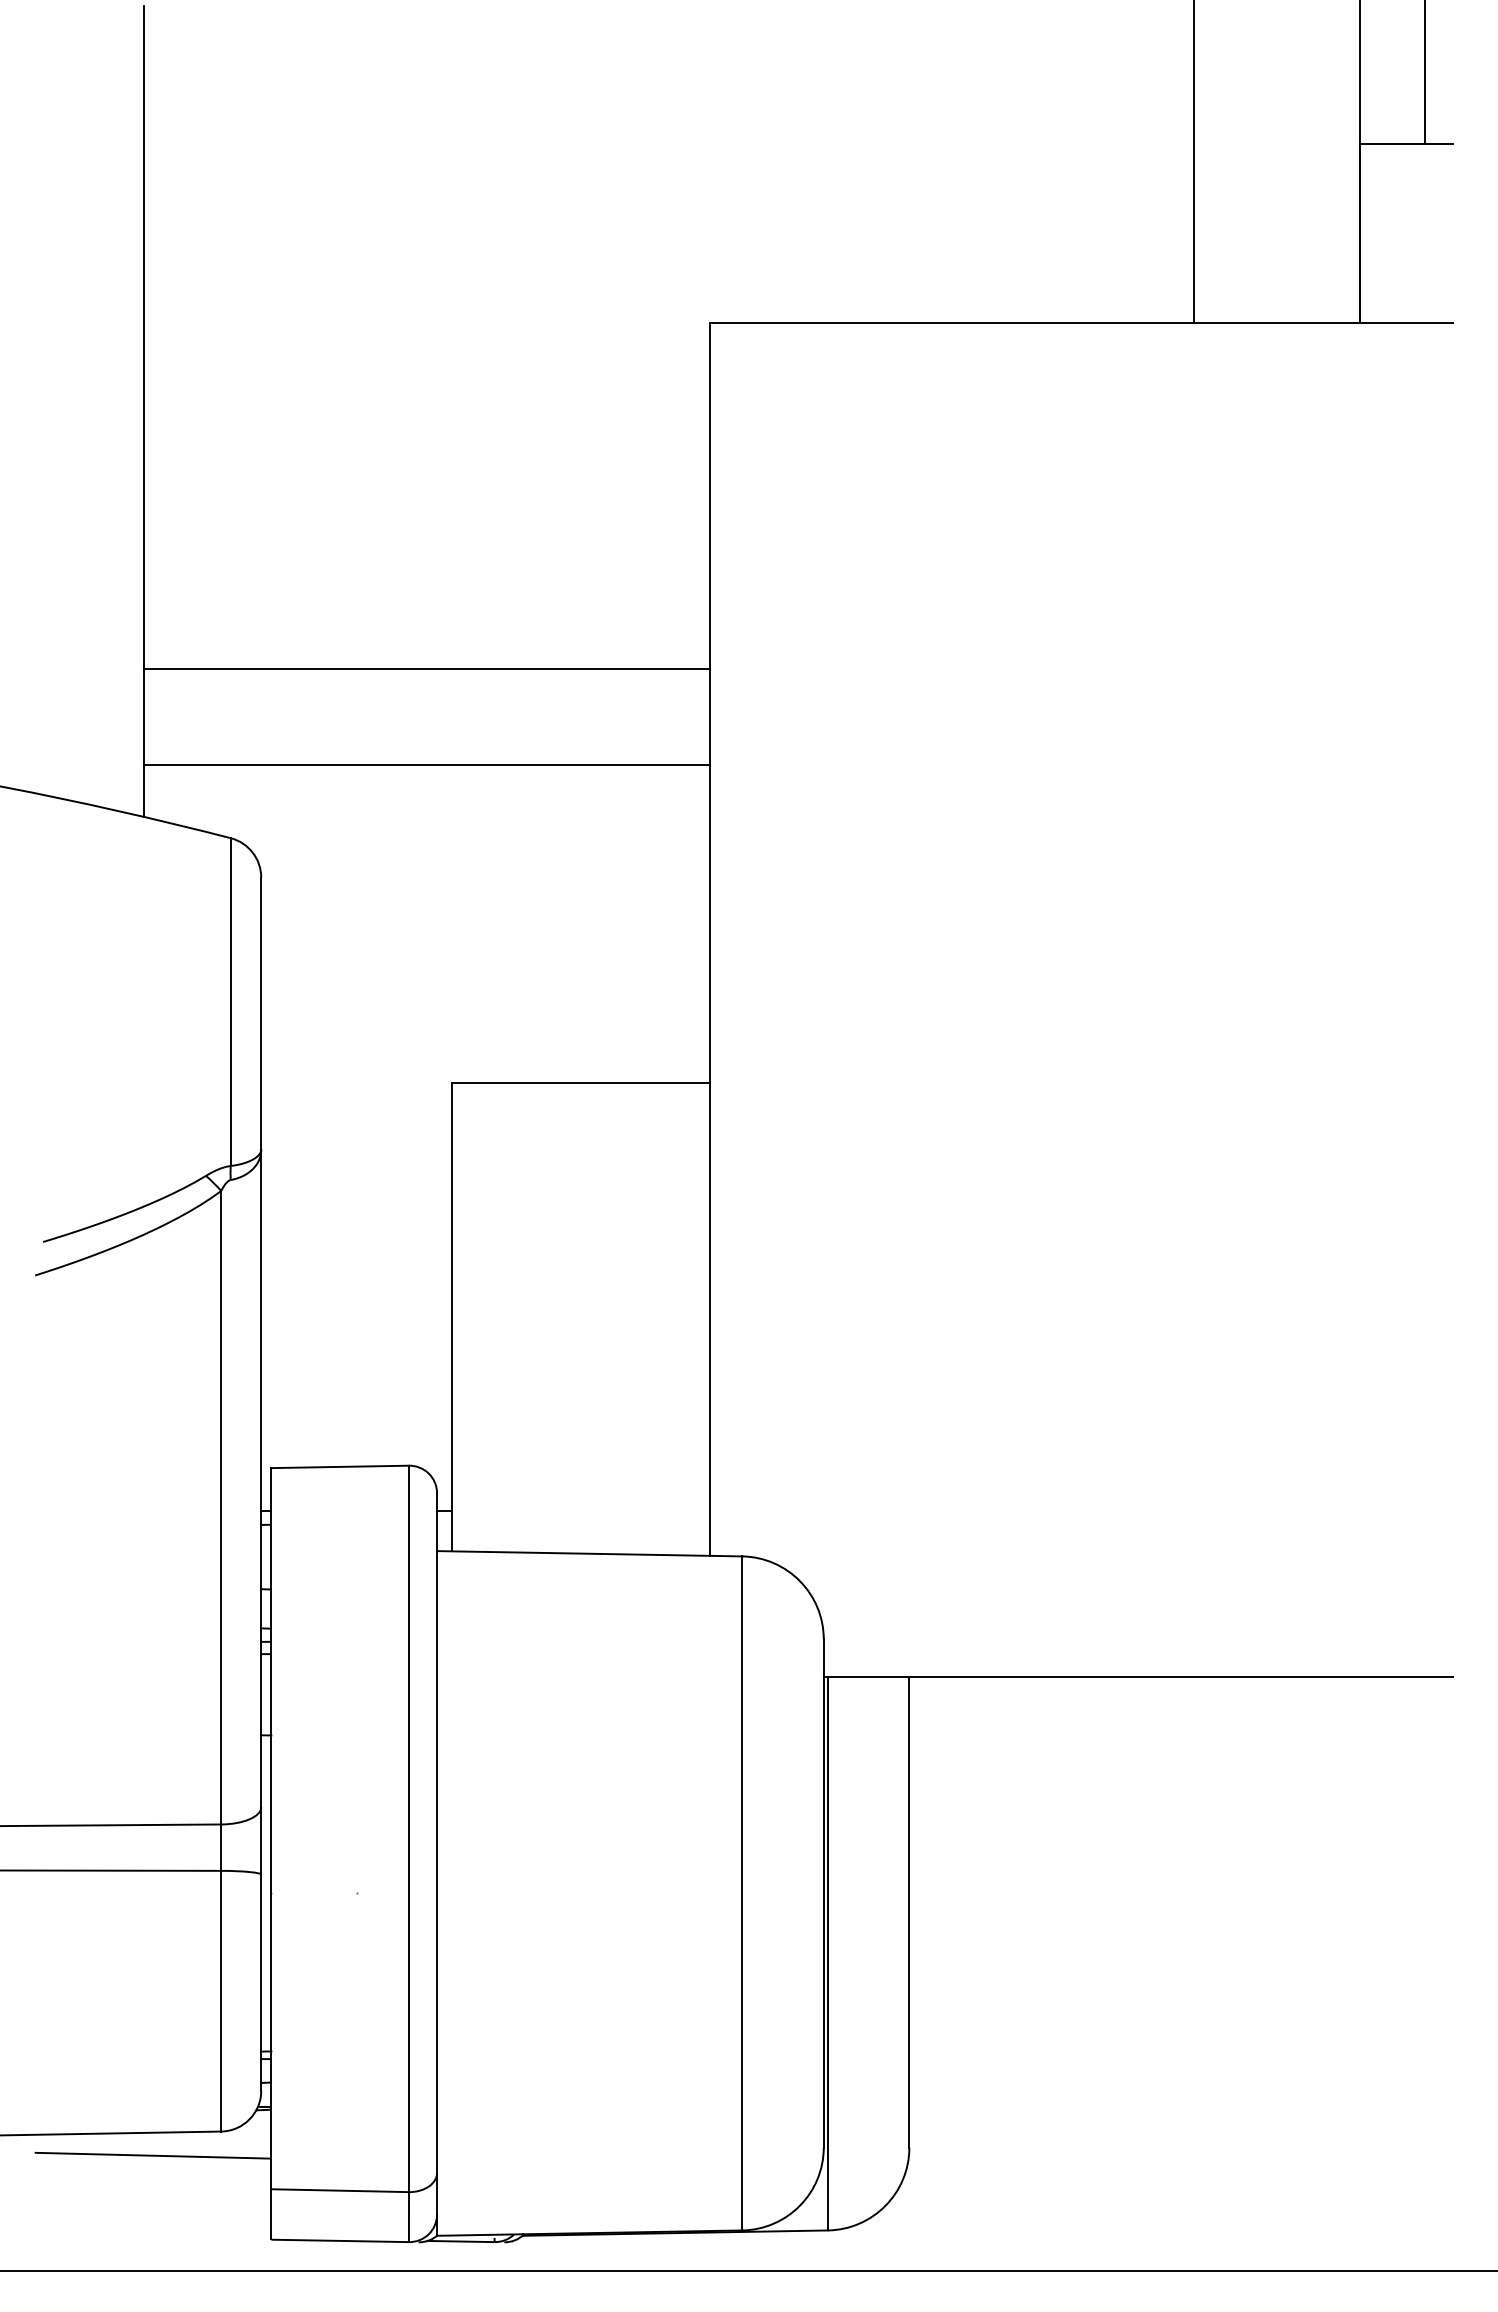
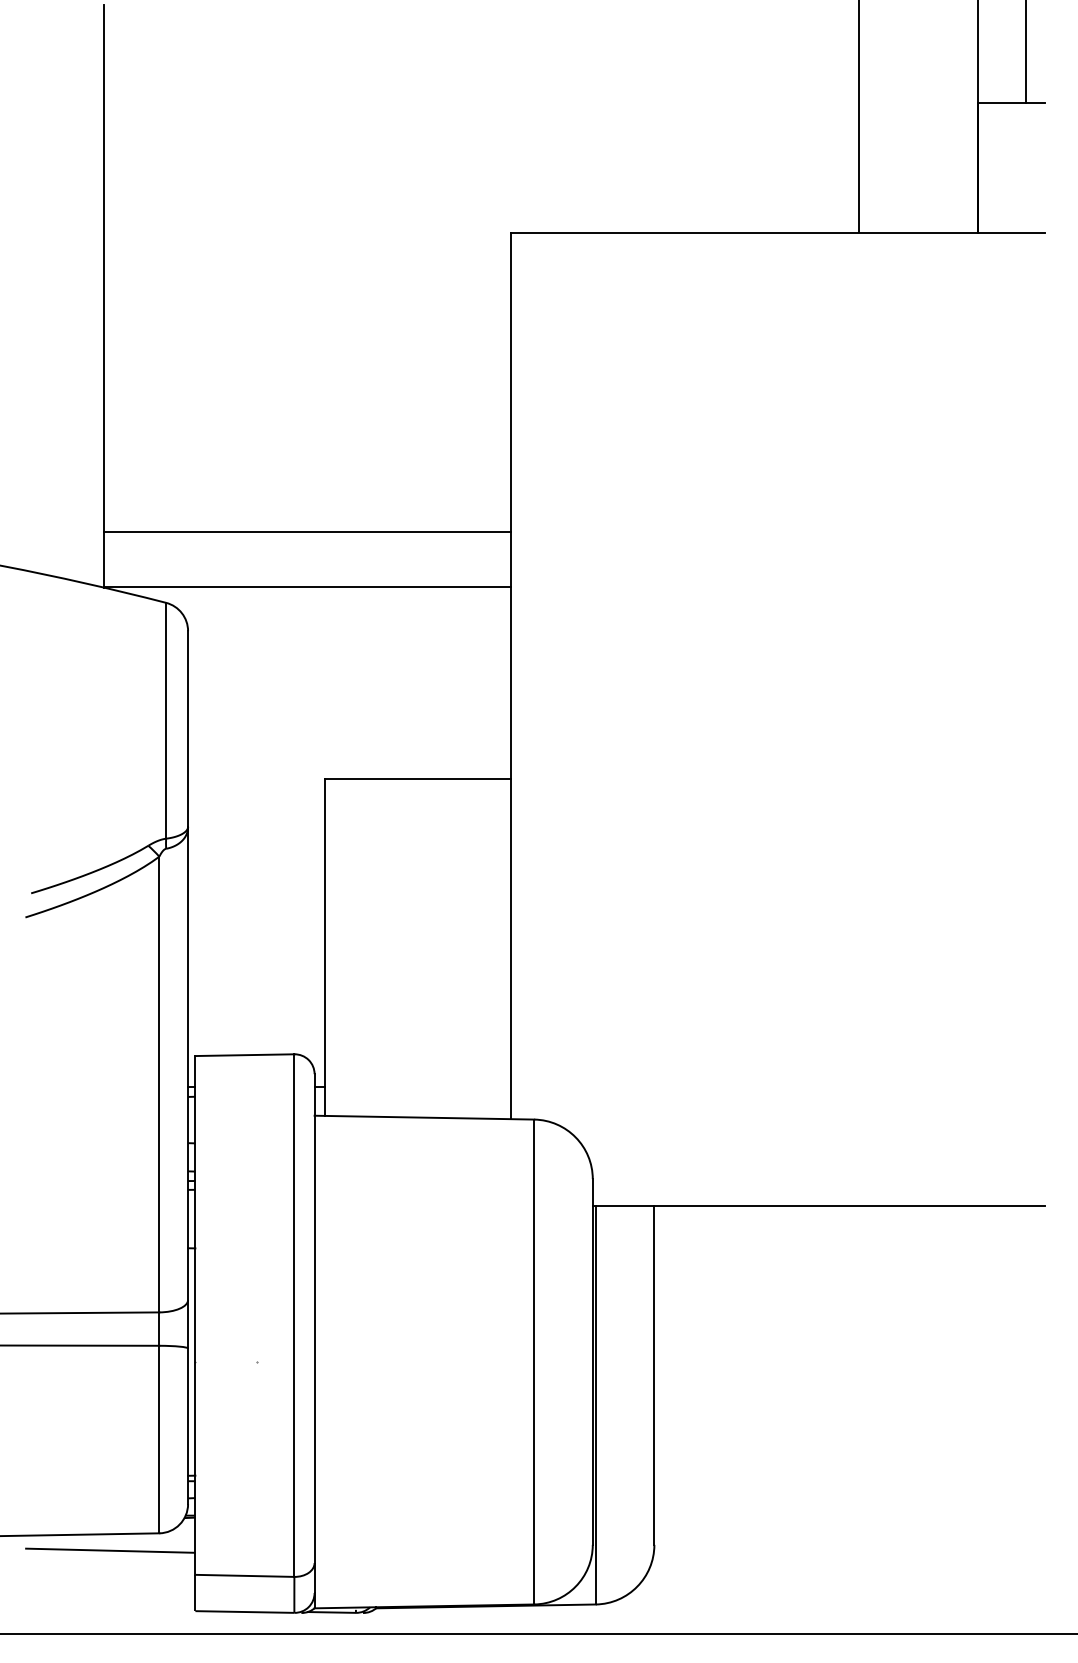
line: (427, 669) -> (307, 532), moved
line: (427, 765) -> (307, 587), moved

